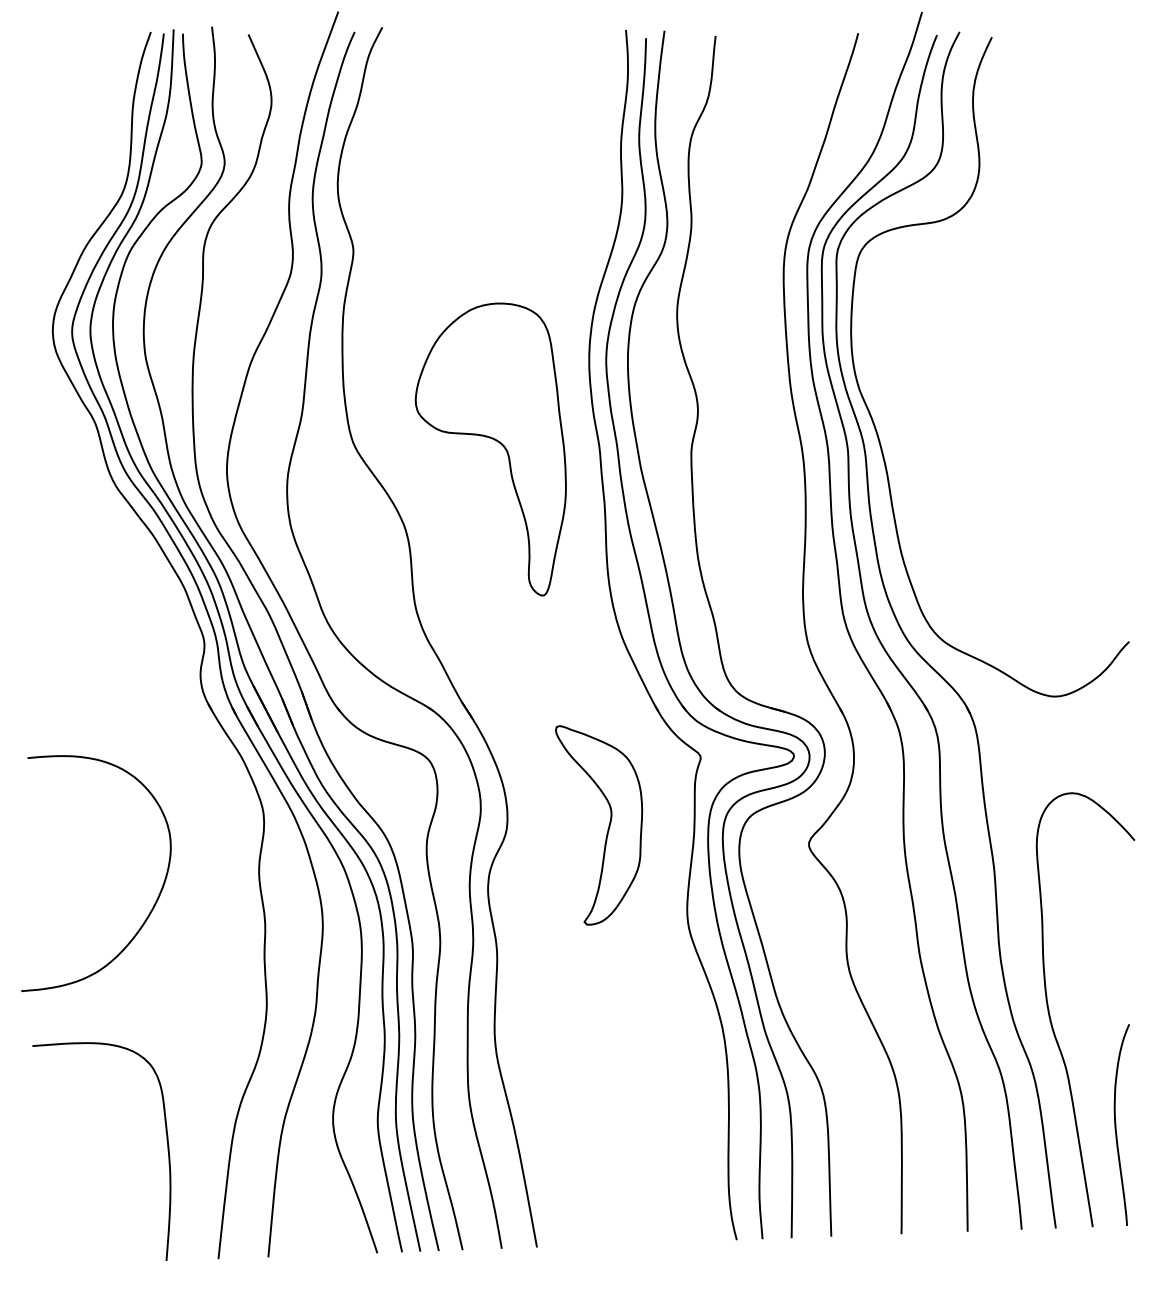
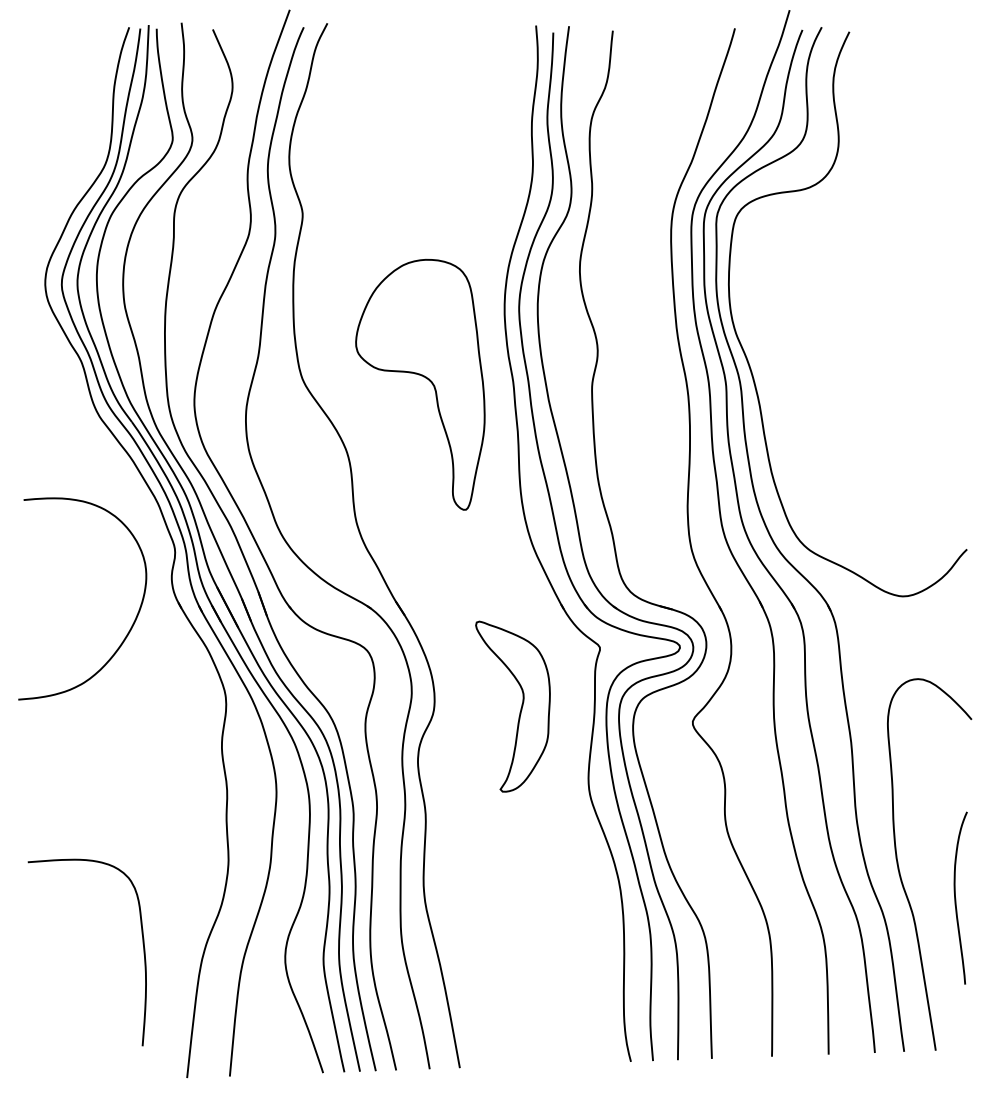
curve: (154, 903) -> (132, 624), moved
curve: (1116, 1124) -> (956, 897), moved
curve: (166, 1141) -> (142, 943), moved

